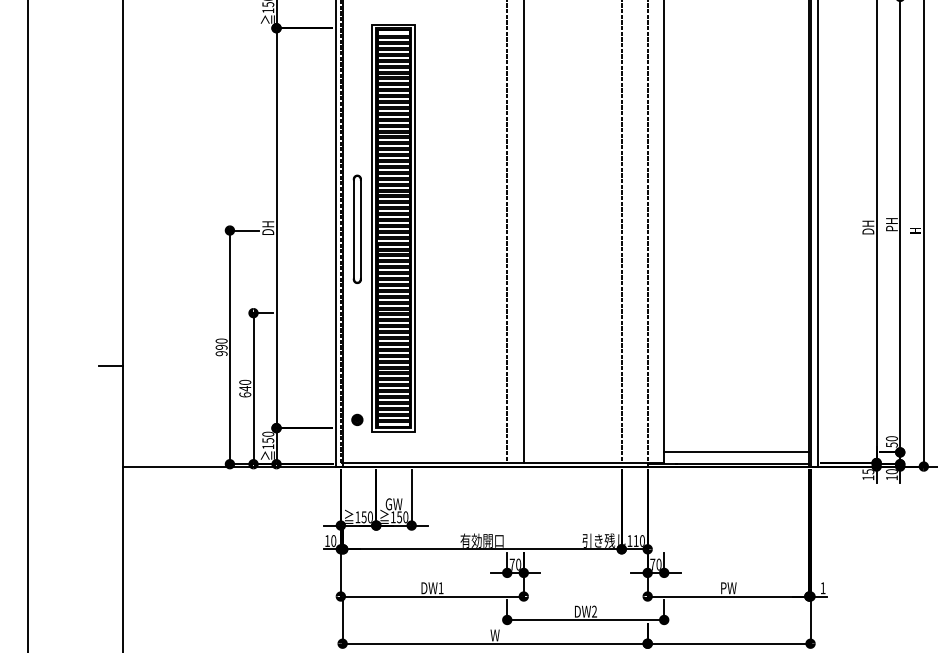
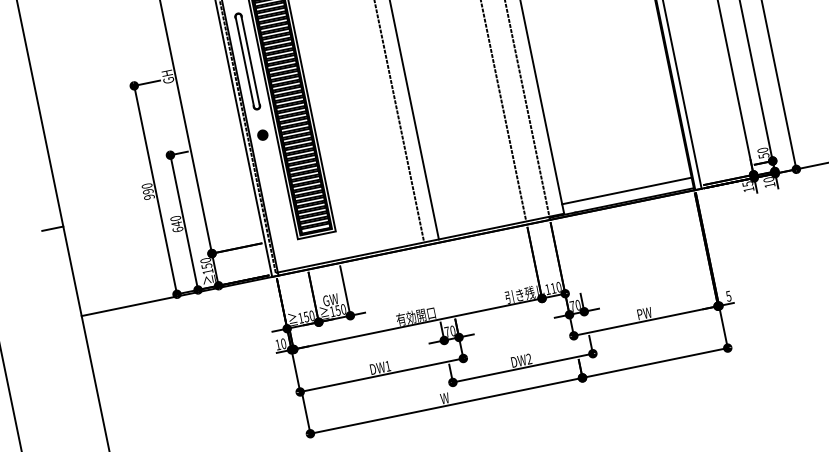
text: (268, 232) -> (169, 80), DH -> GH
part: (357, 419) -> (262, 134), moved
text: (822, 588) -> (728, 296), 1 -> 5

